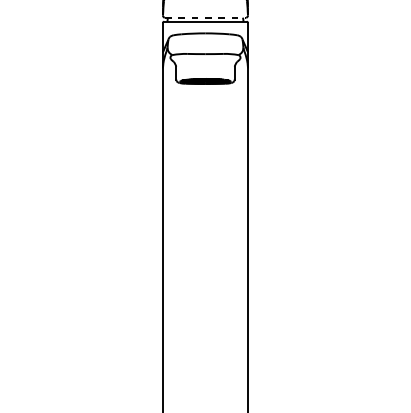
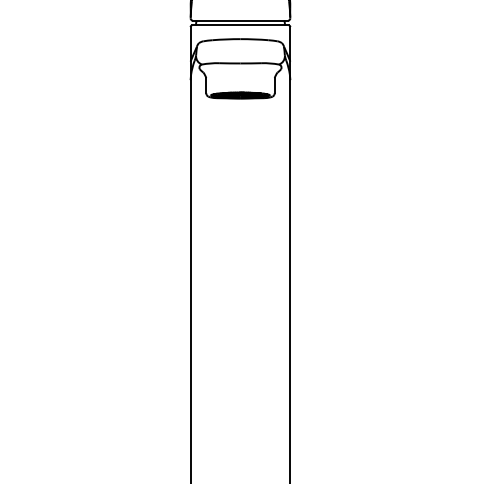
line: (205, 17) -> (240, 20), dashed -> solid

